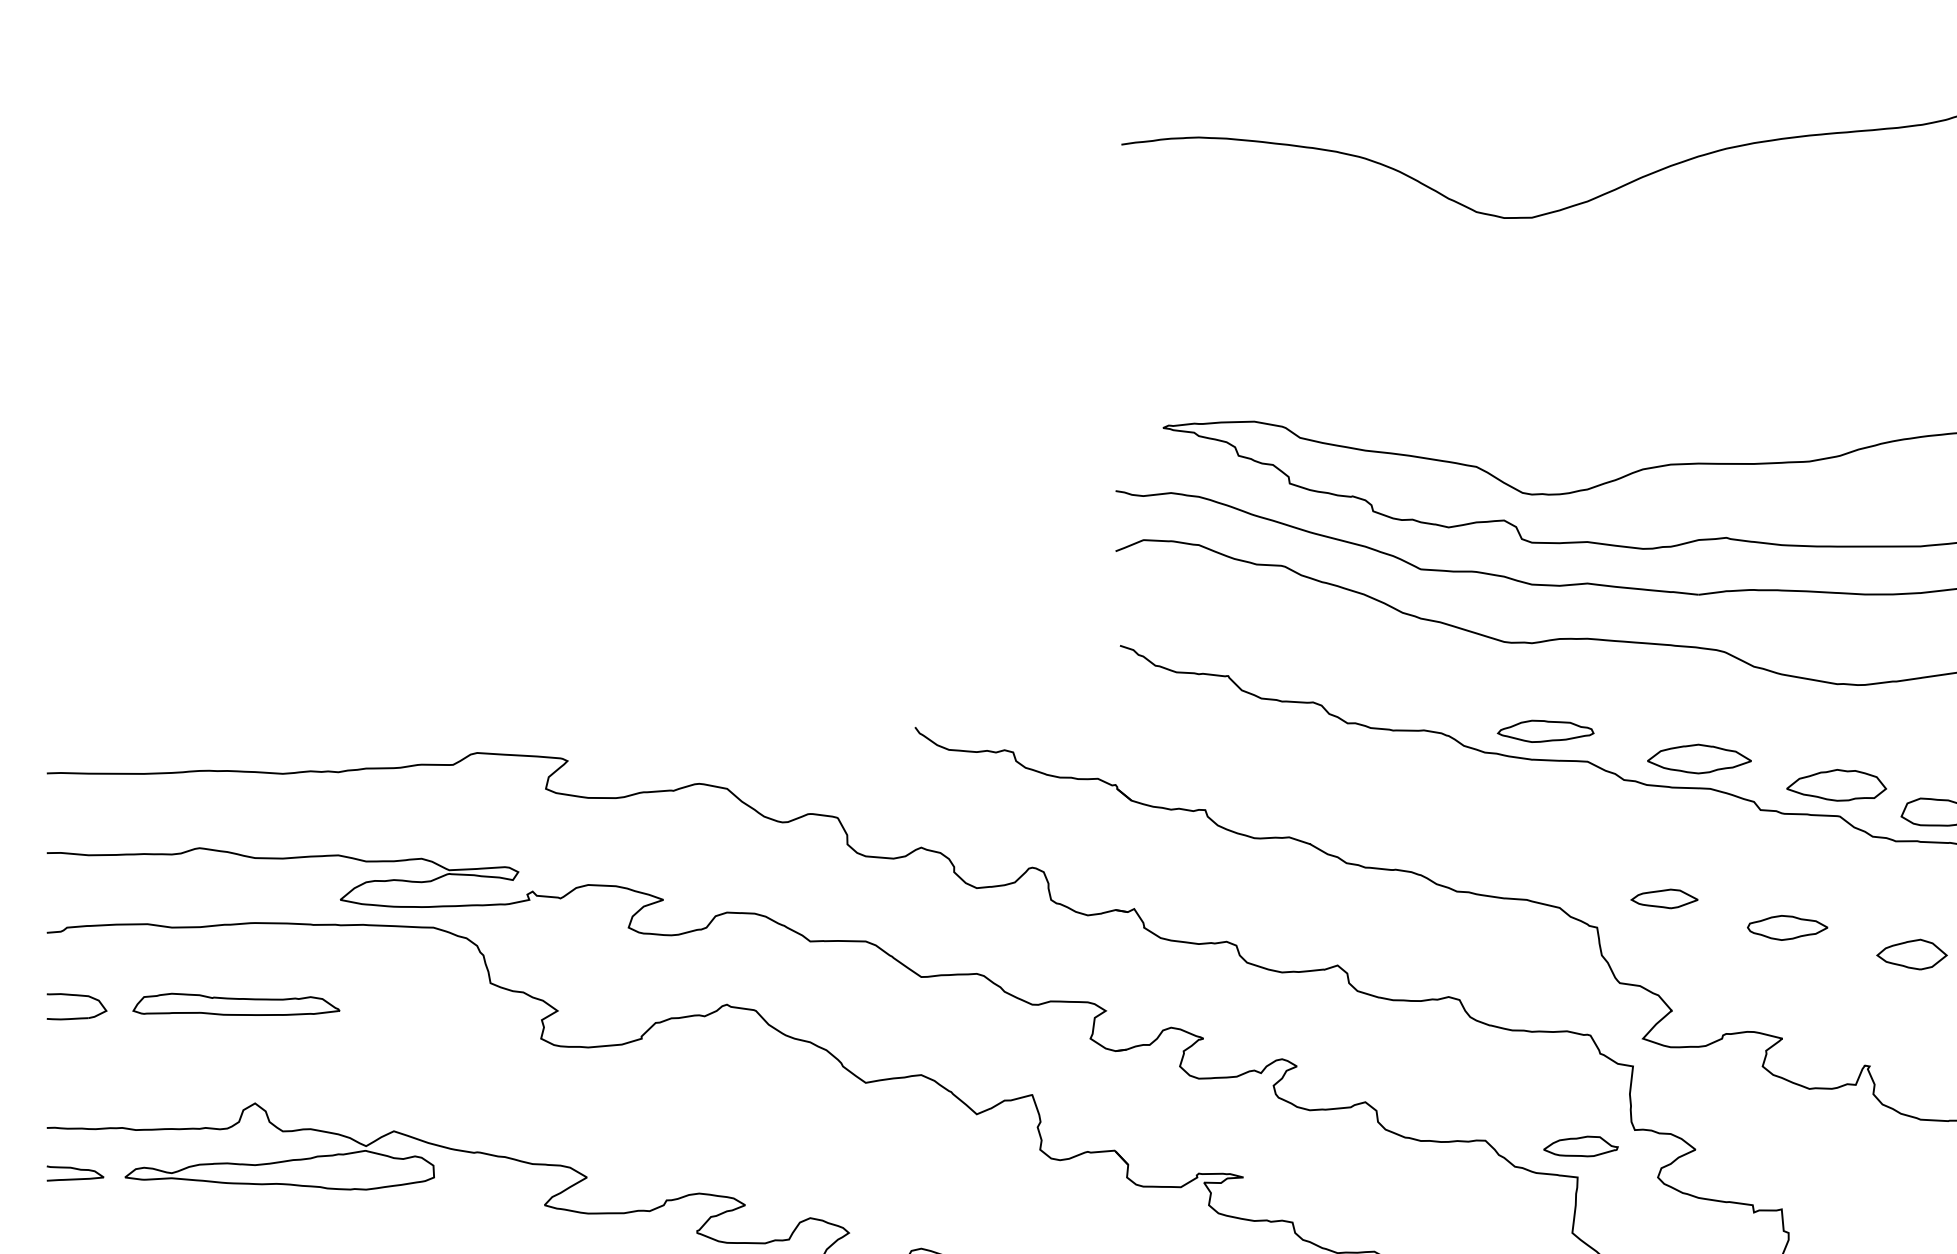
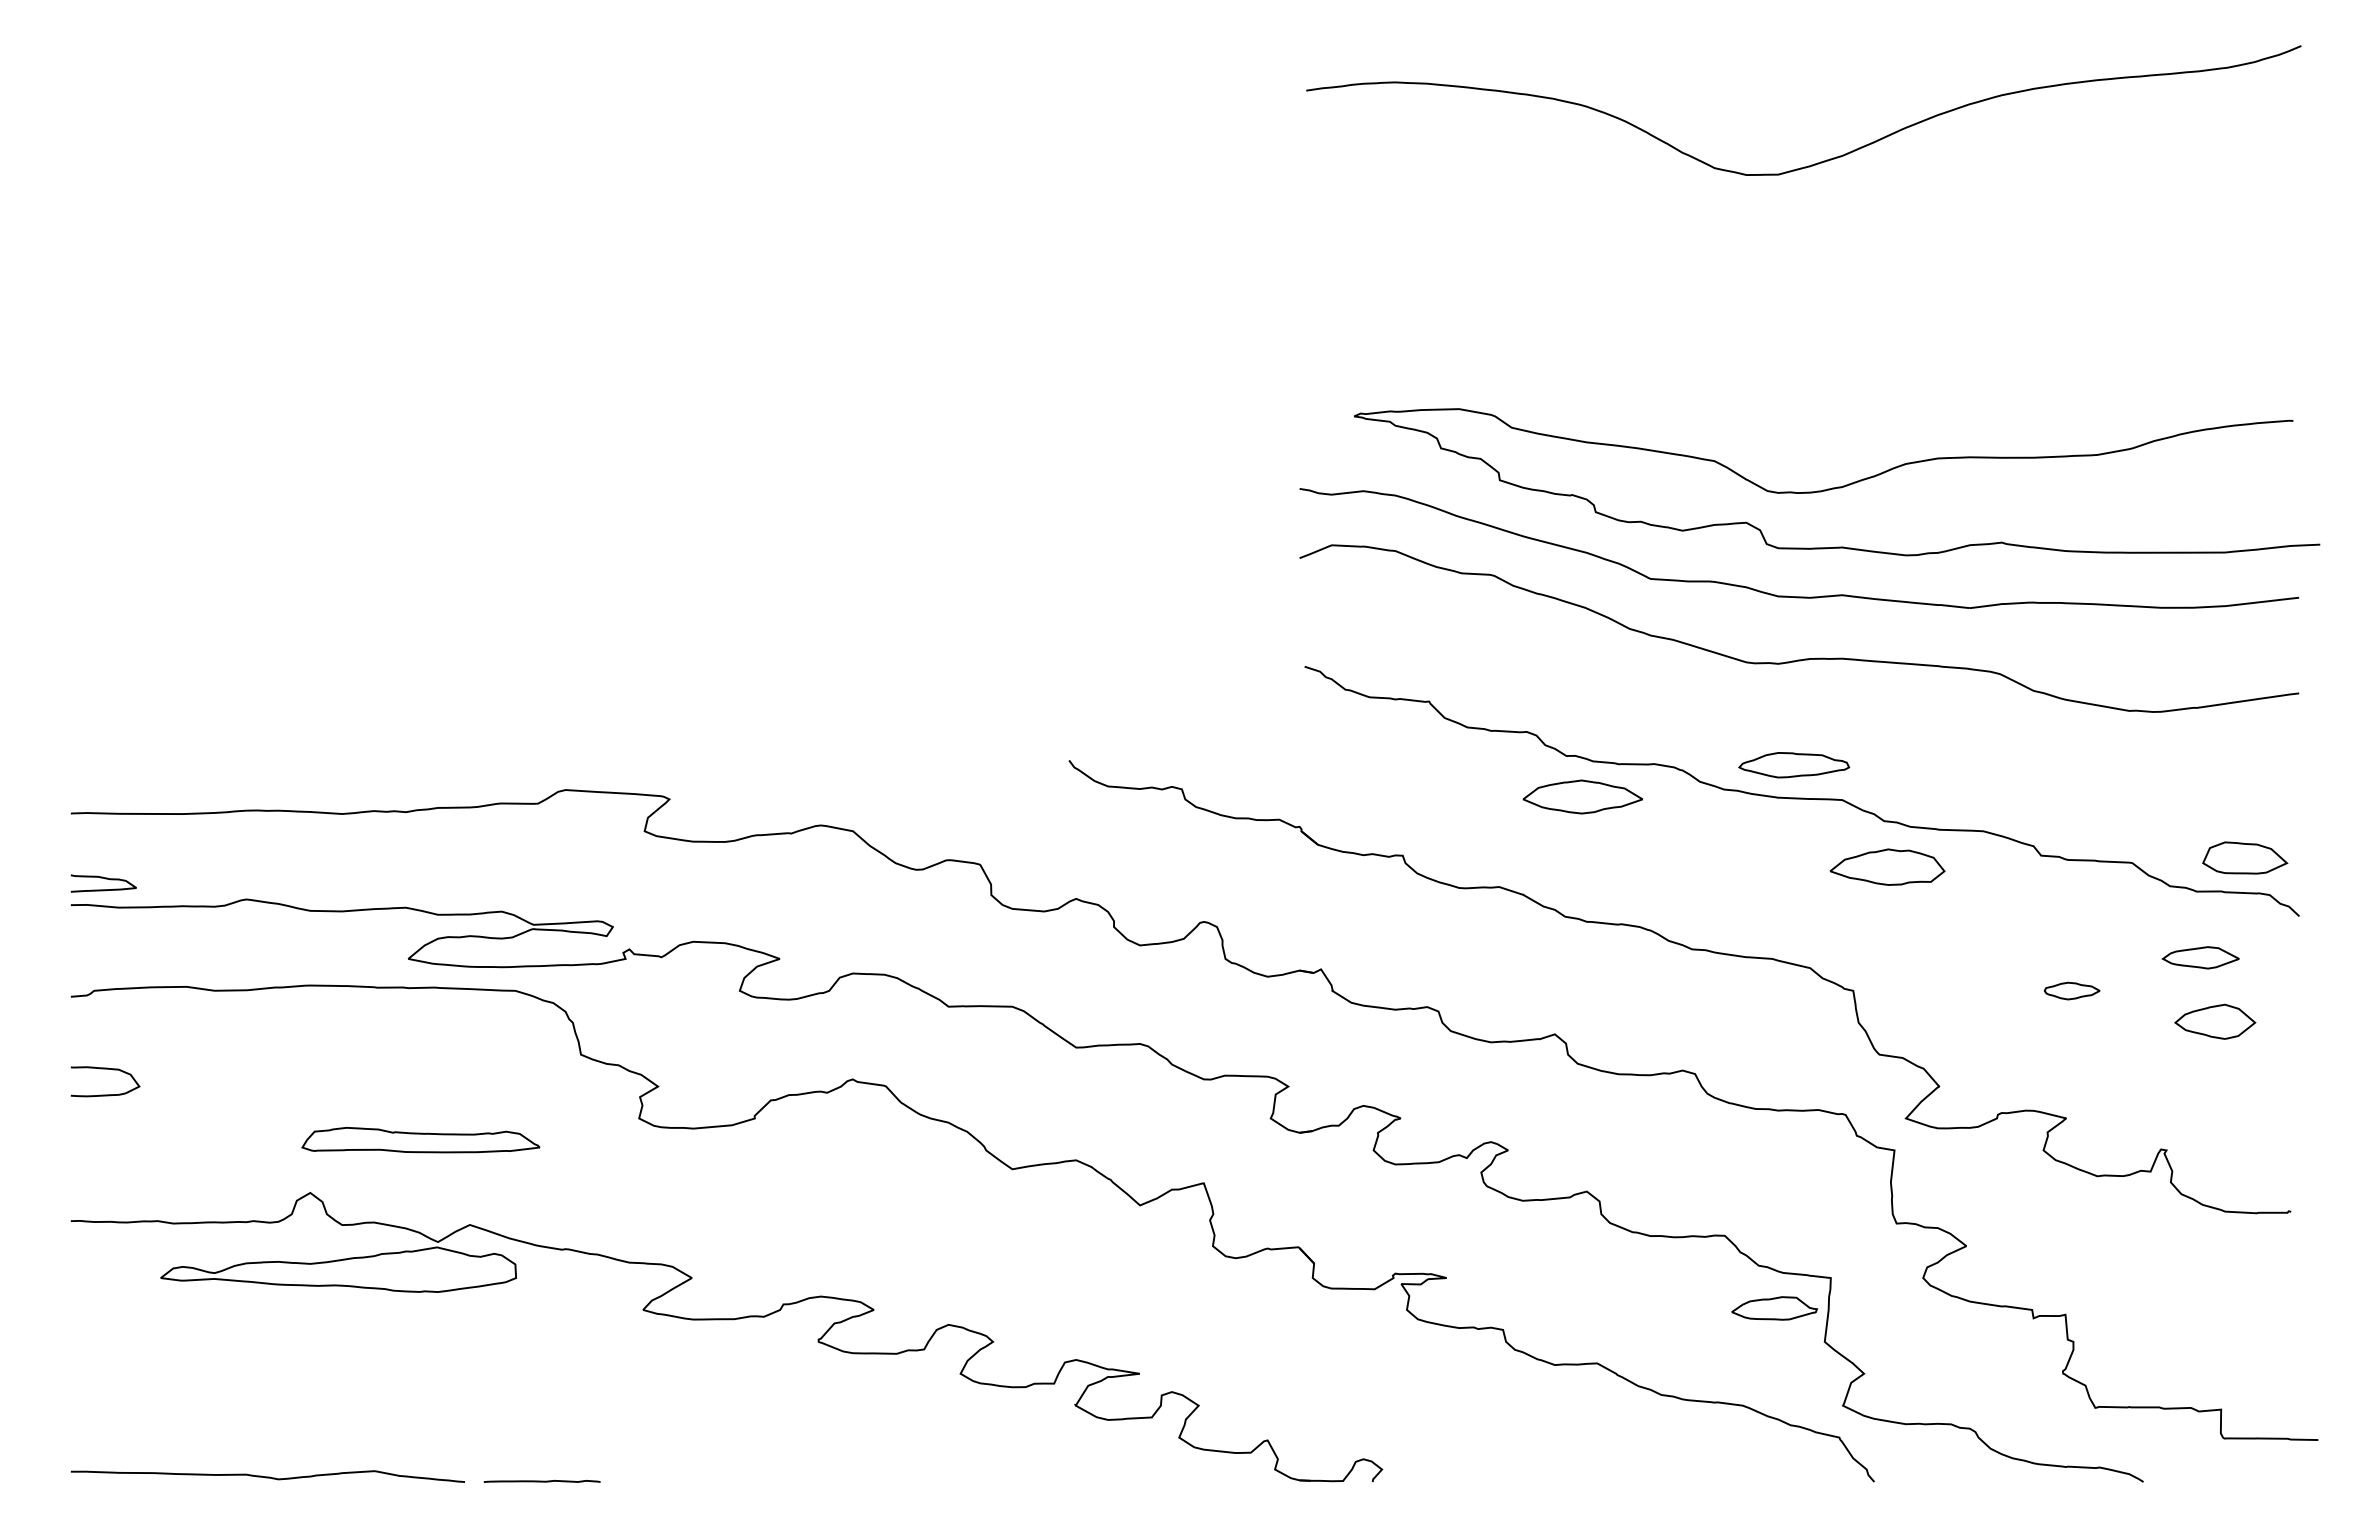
part: (1699, 758) -> (1582, 796), moved
part: (1836, 784) -> (1887, 866), moved
part: (1664, 898) -> (2200, 957), moved
part: (1786, 927) -> (2071, 990), size x0.6
part: (236, 1004) -> (420, 1140), moved
part: (1580, 1146) -> (1774, 1308), moved
curve: (76, 1170) -> (105, 879), moved

